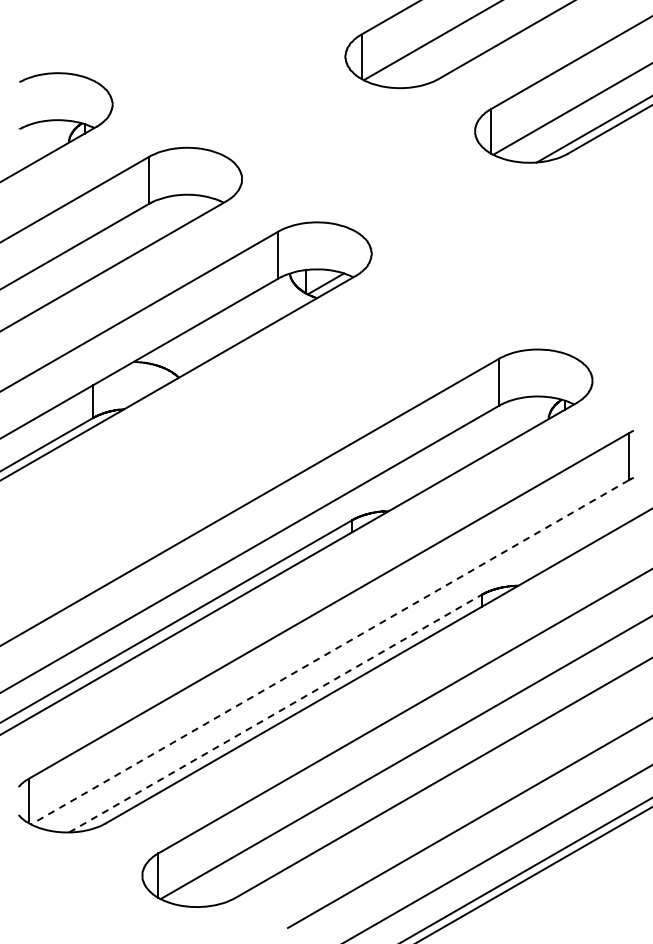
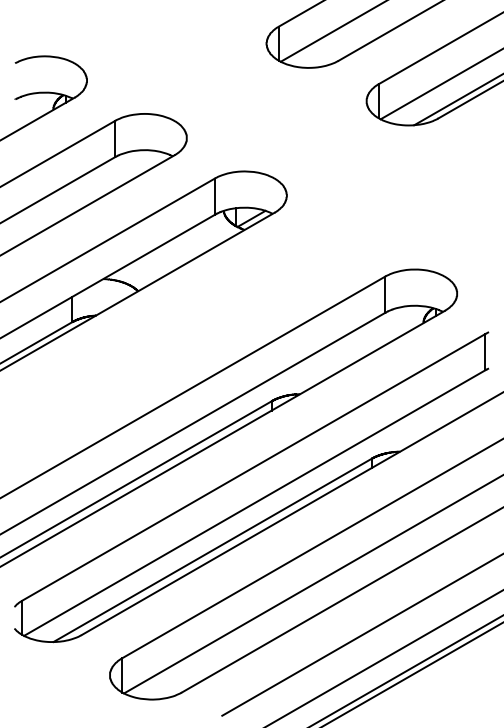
line: (329, 652) -> (254, 503), dashed -> solid
line: (275, 713) -> (212, 550), dashed -> solid

